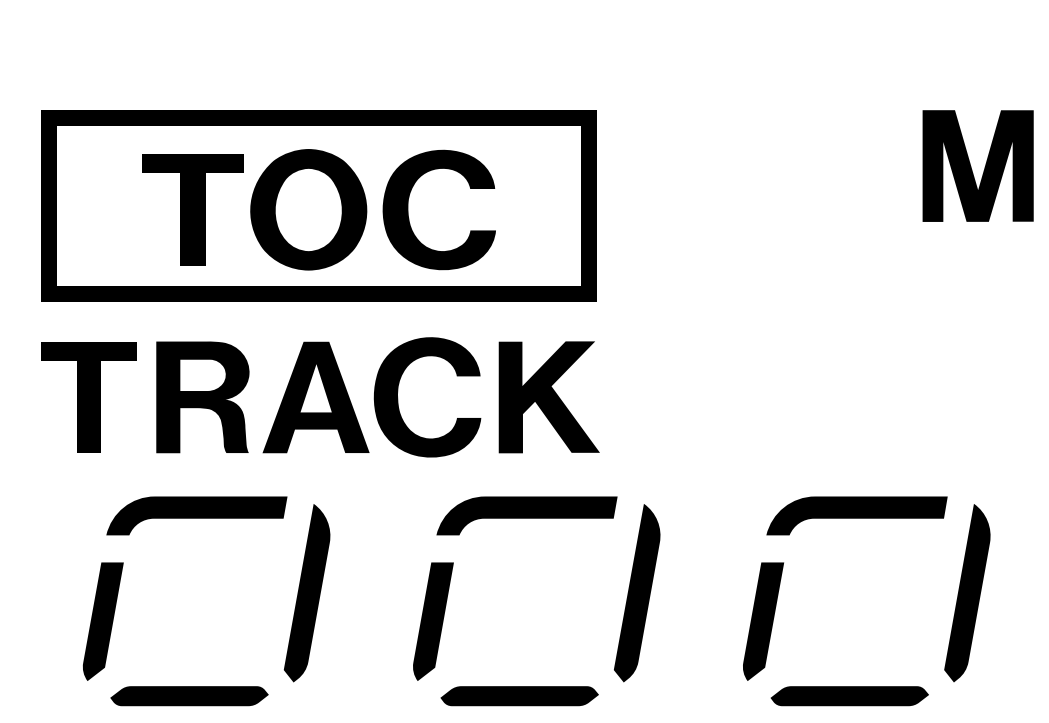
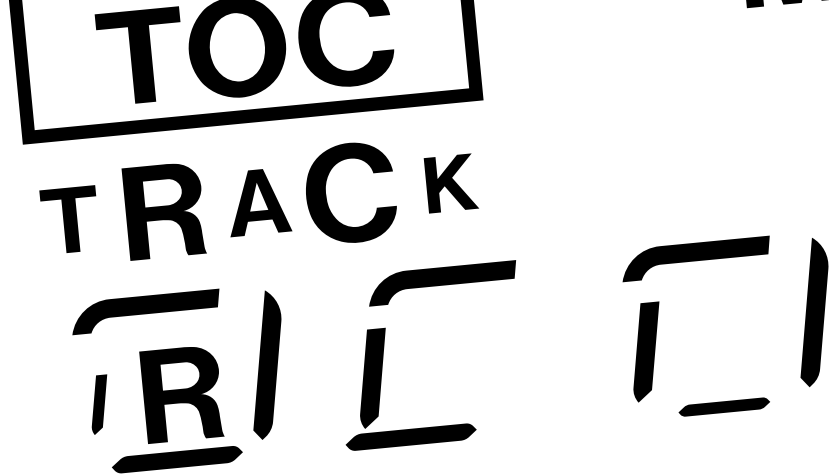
part: (88, 397) -> (69, 220), size x0.7
part: (315, 397) -> (257, 202), size x0.7
part: (548, 397) -> (450, 183), size x0.6
part: (196, 515) -> (145, 311), moved
part: (856, 515) -> (695, 258), moved
part: (637, 593) -> (540, 338), removed
part: (202, 618) -> (181, 394), added
part: (102, 621) -> (99, 404), size x0.6
part: (519, 696) -> (411, 437), moved
part: (849, 696) -> (724, 407), size x0.7

